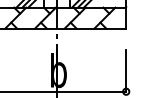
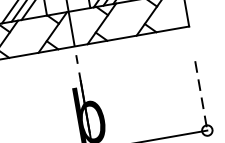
line: (126, 71) -> (201, 97), solid -> dashed

